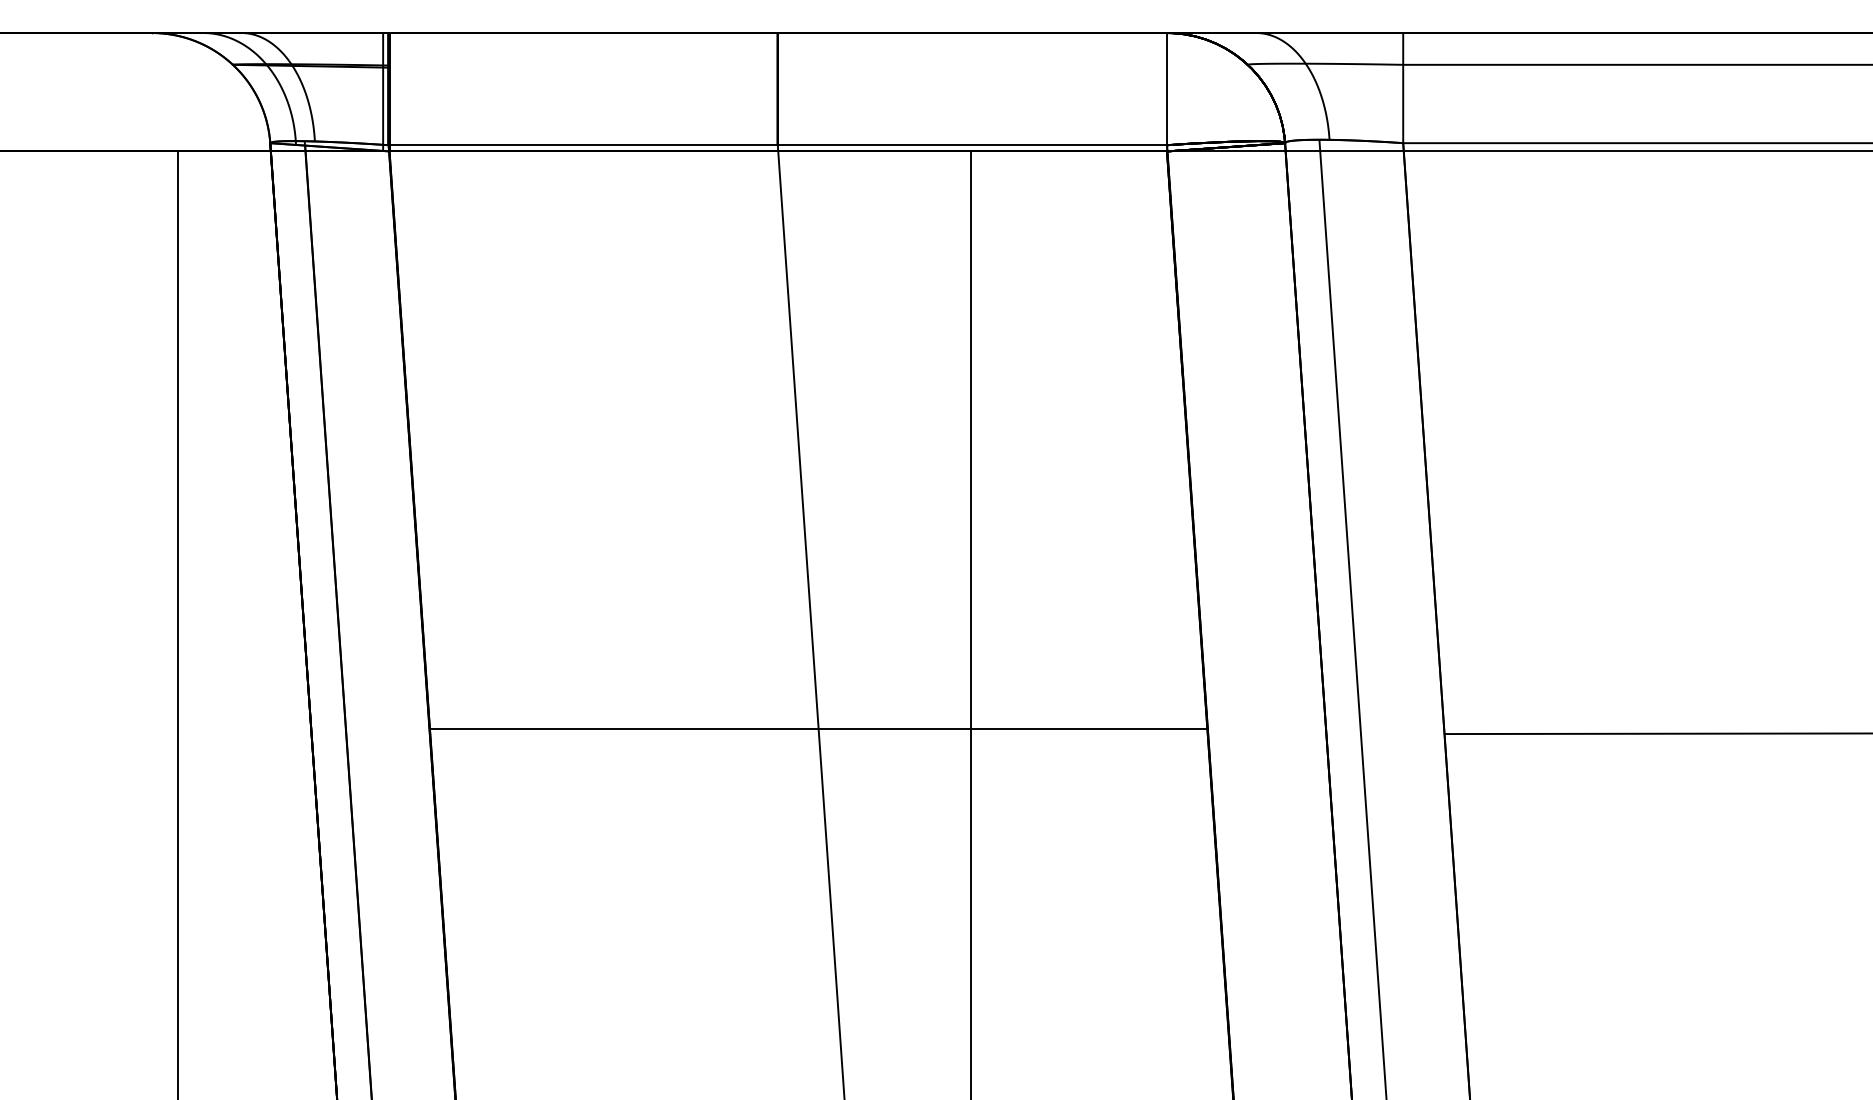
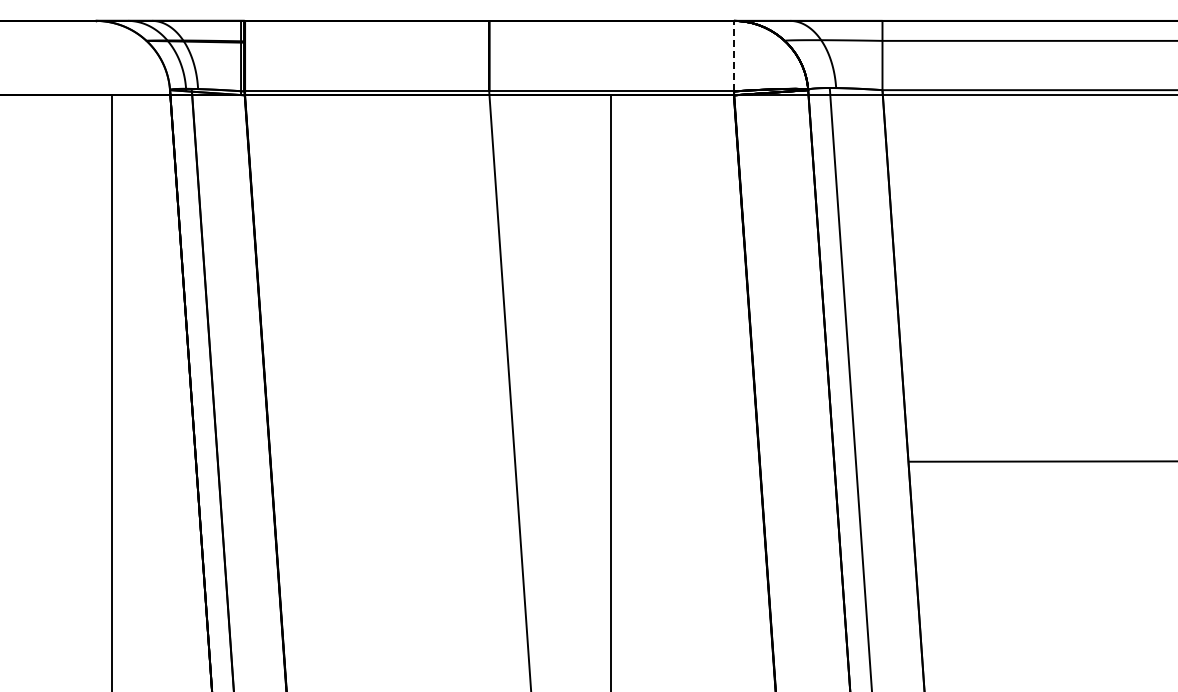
arc: (1166, 81) -> (733, 51), solid -> dashed
line: (818, 728) -> (514, 458), removed

